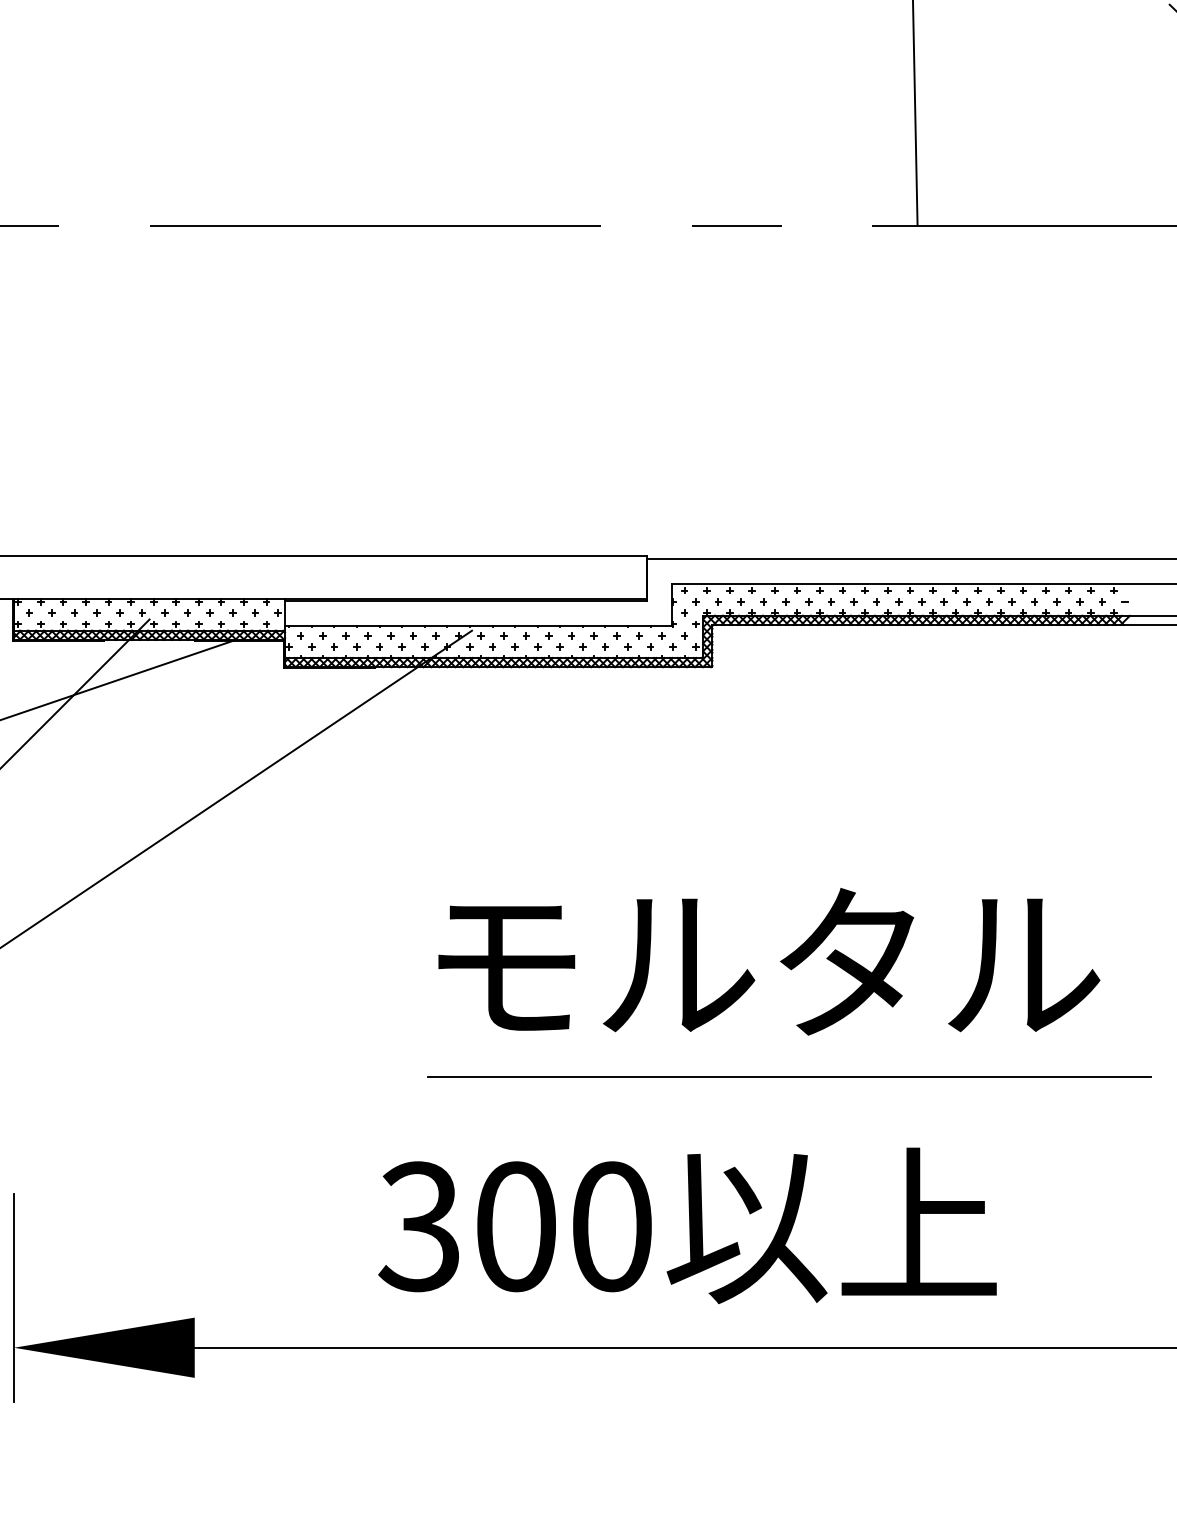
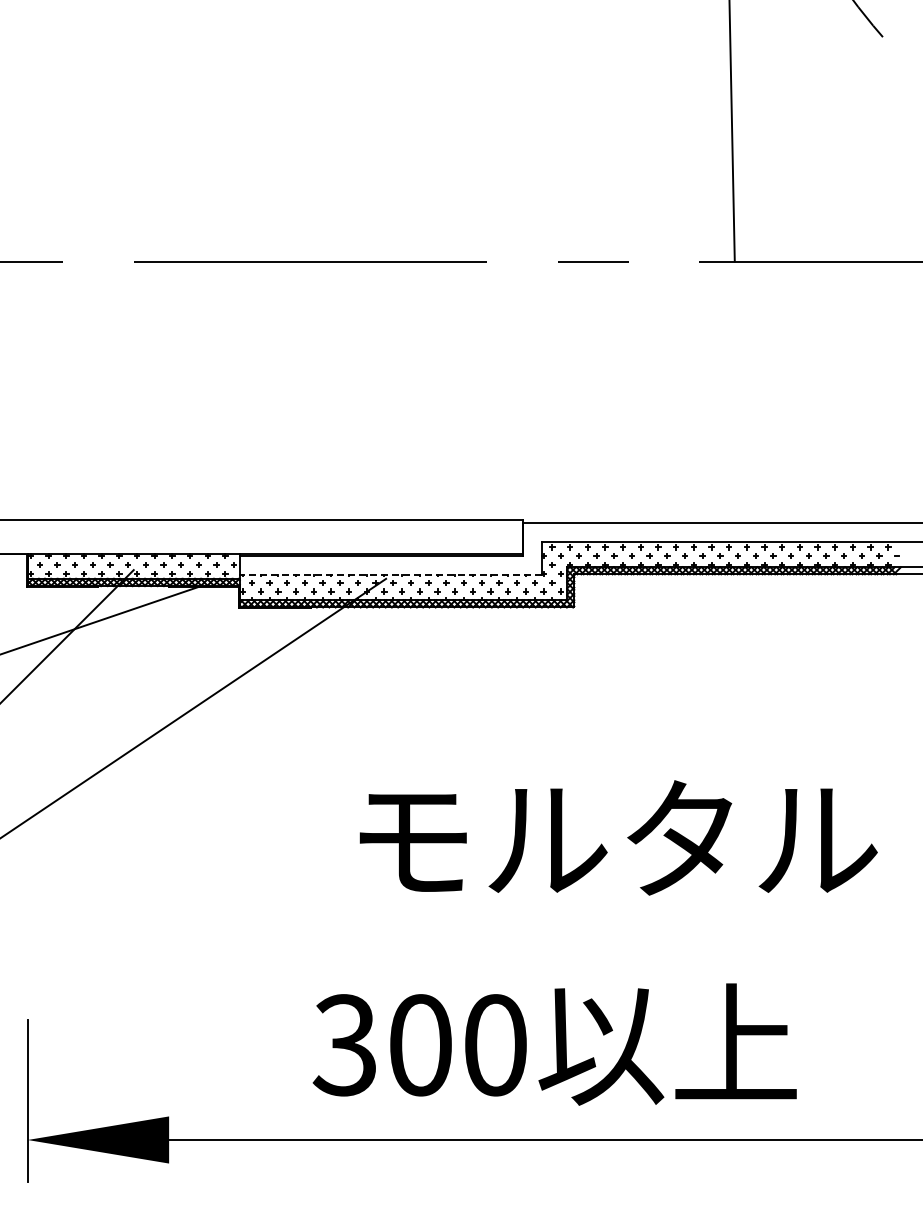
line: (477, 626) -> (390, 575), solid -> dashed
line: (789, 1077) -> (634, 928), removed

